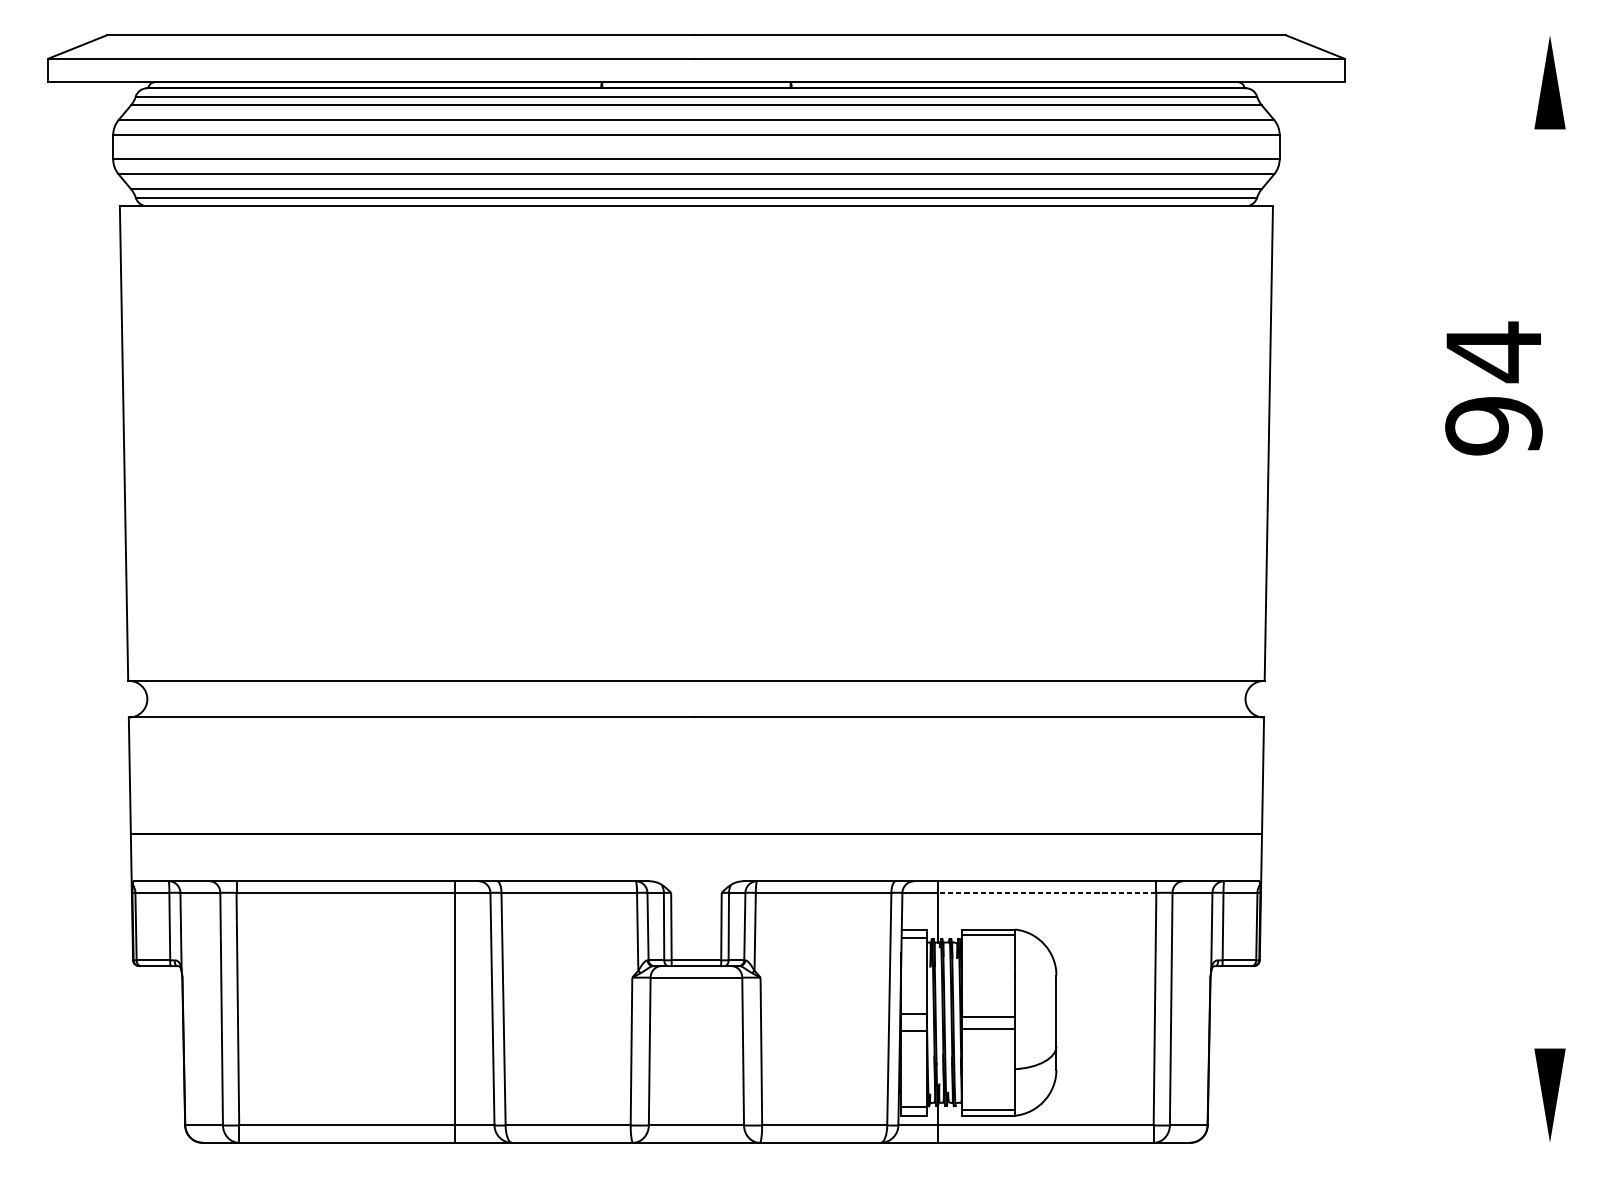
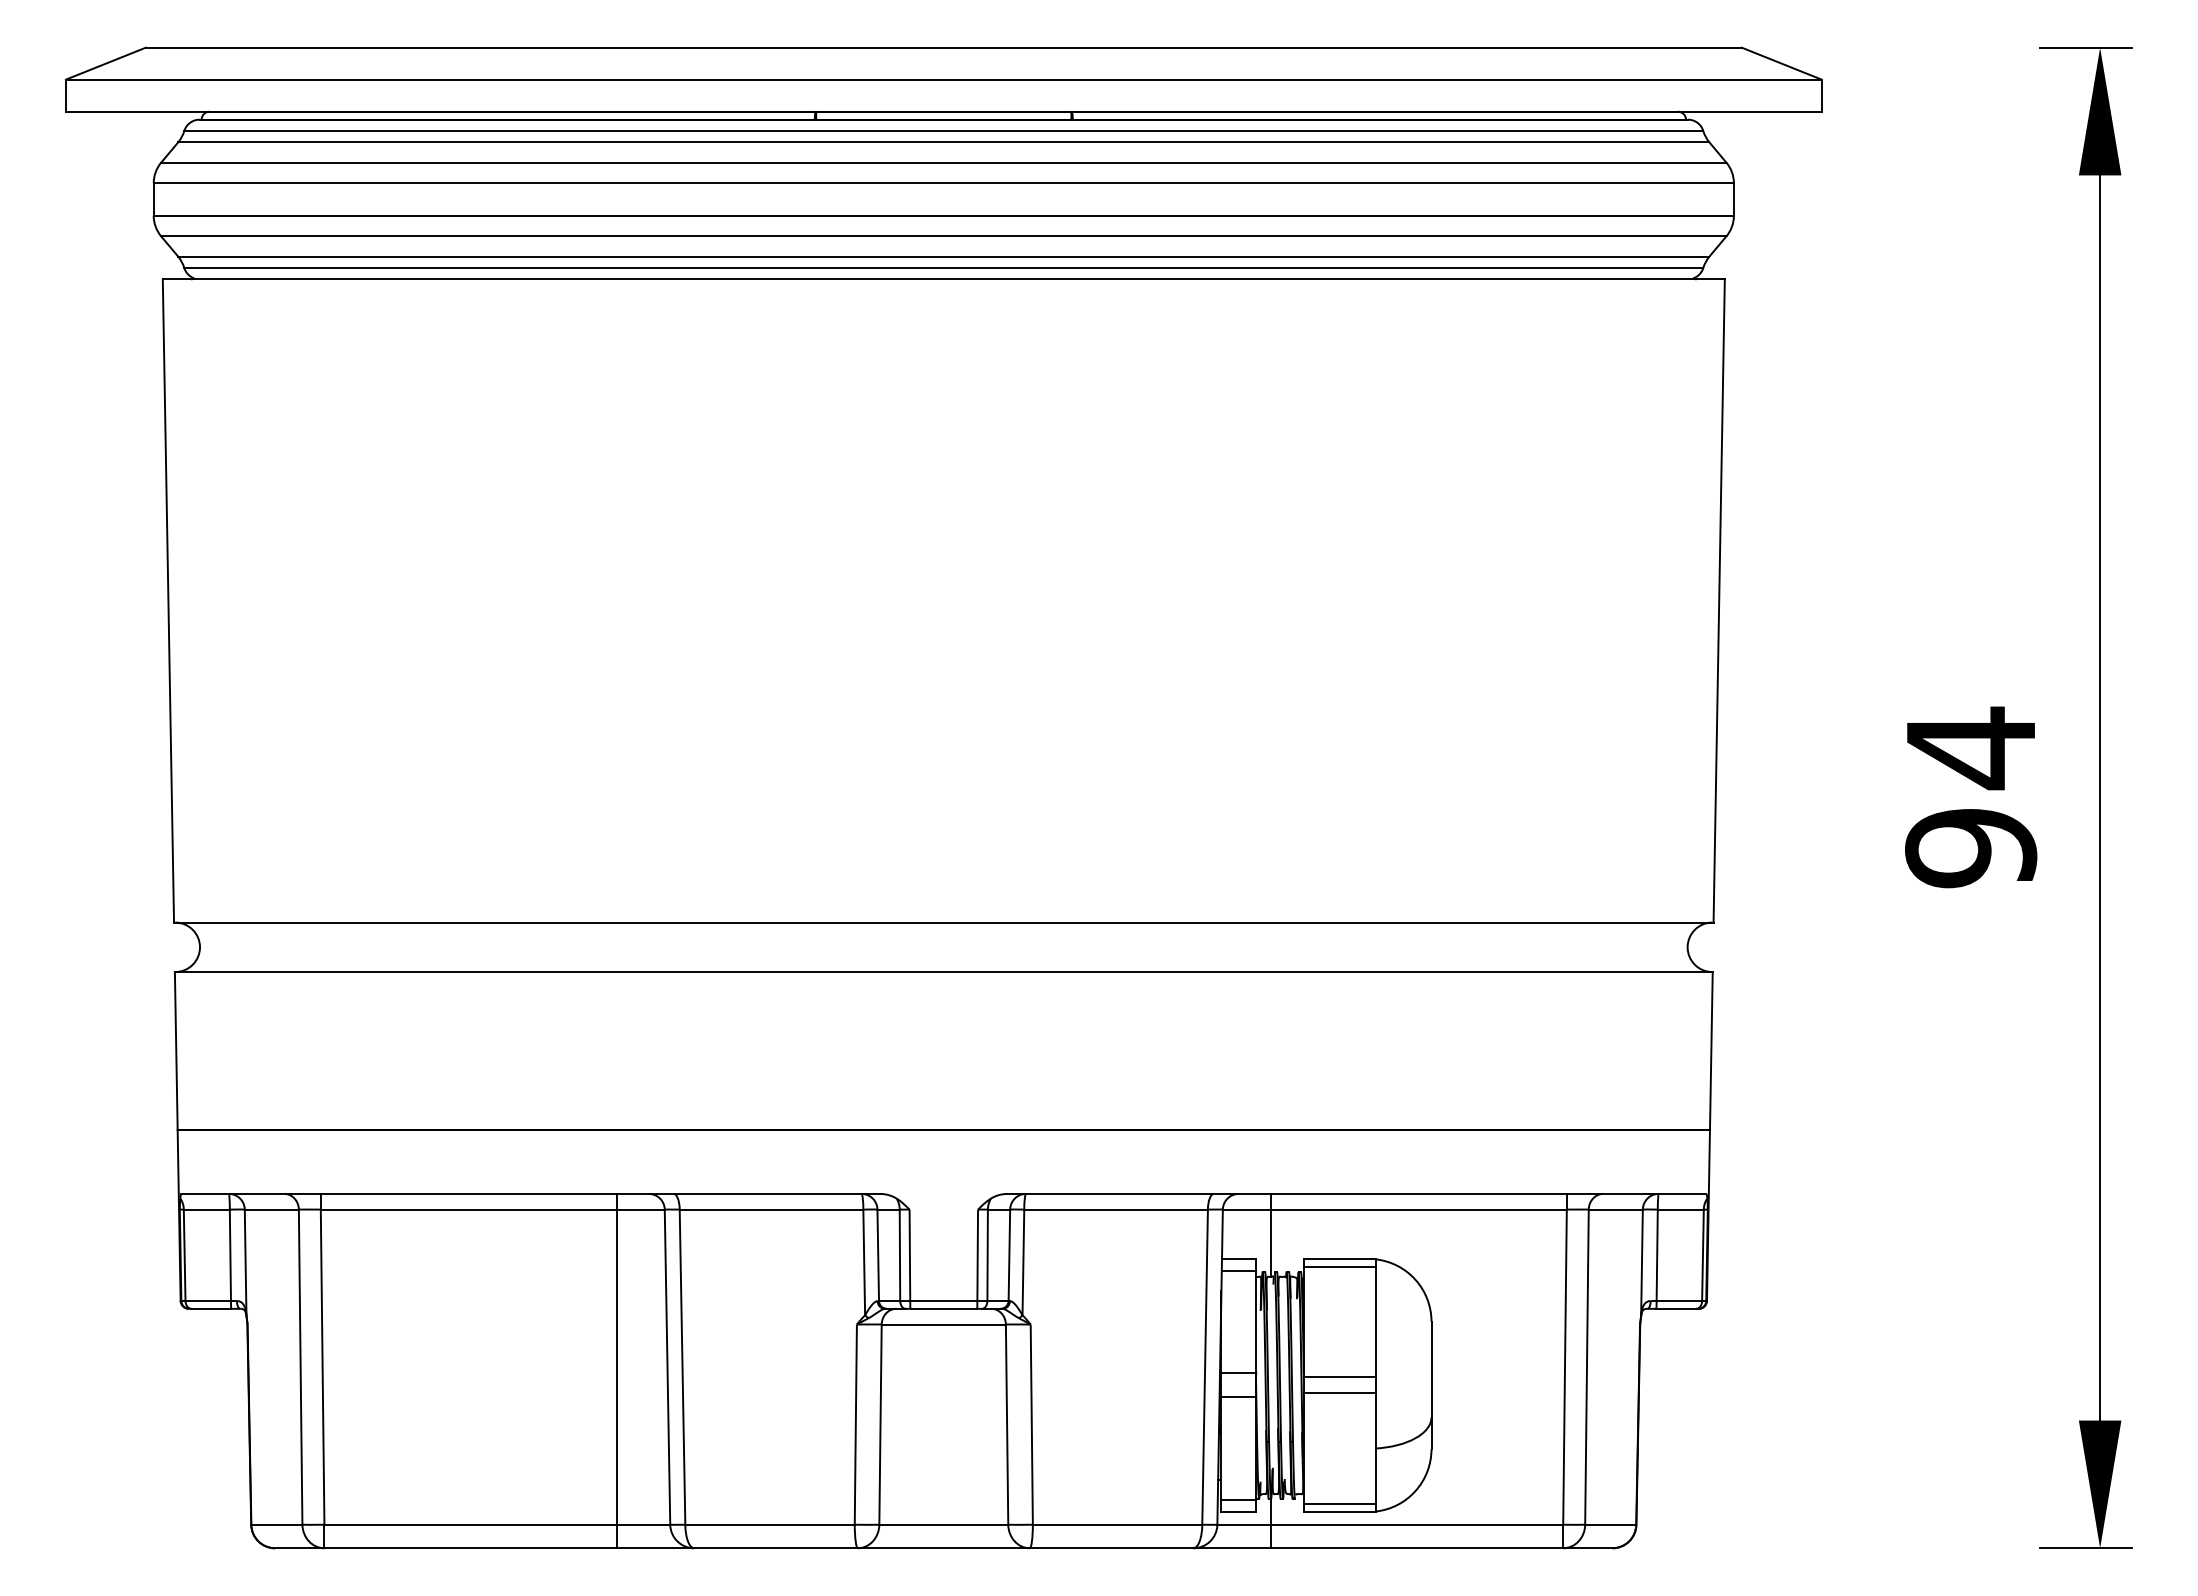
line: (1539, 34) -> (2085, 47), added
text: (1494, 388) -> (1971, 797), moved
line: (1550, 588) -> (2100, 797), added
line: (1046, 892) -> (1418, 1209), dashed -> solid
line: (1539, 1143) -> (2085, 1548), added

